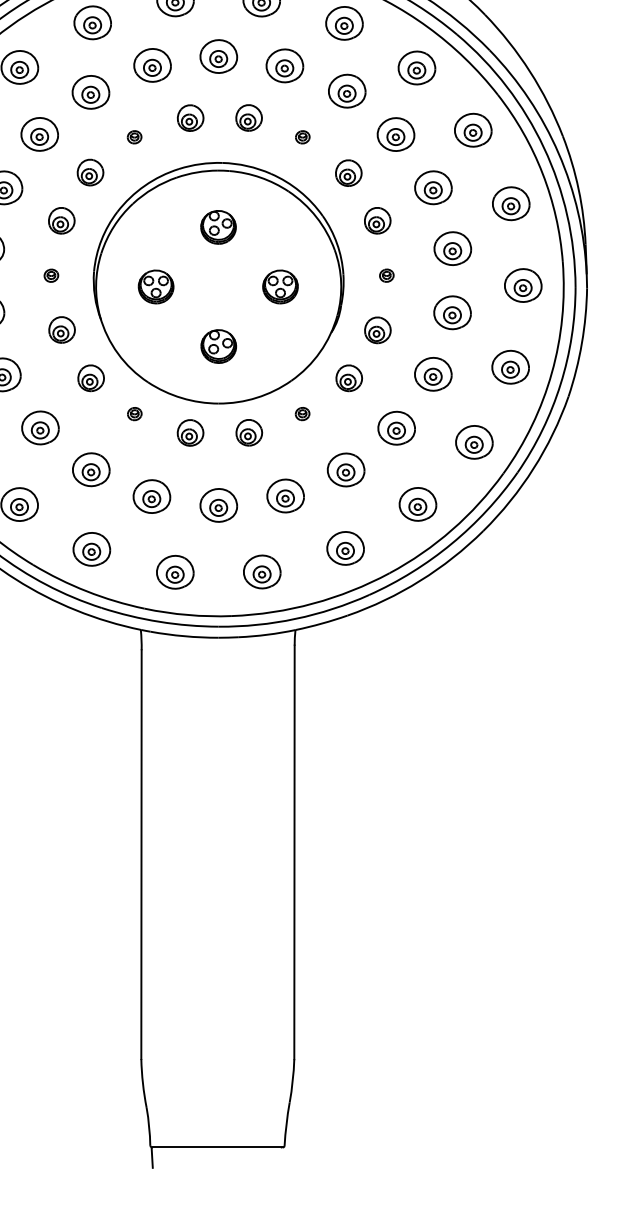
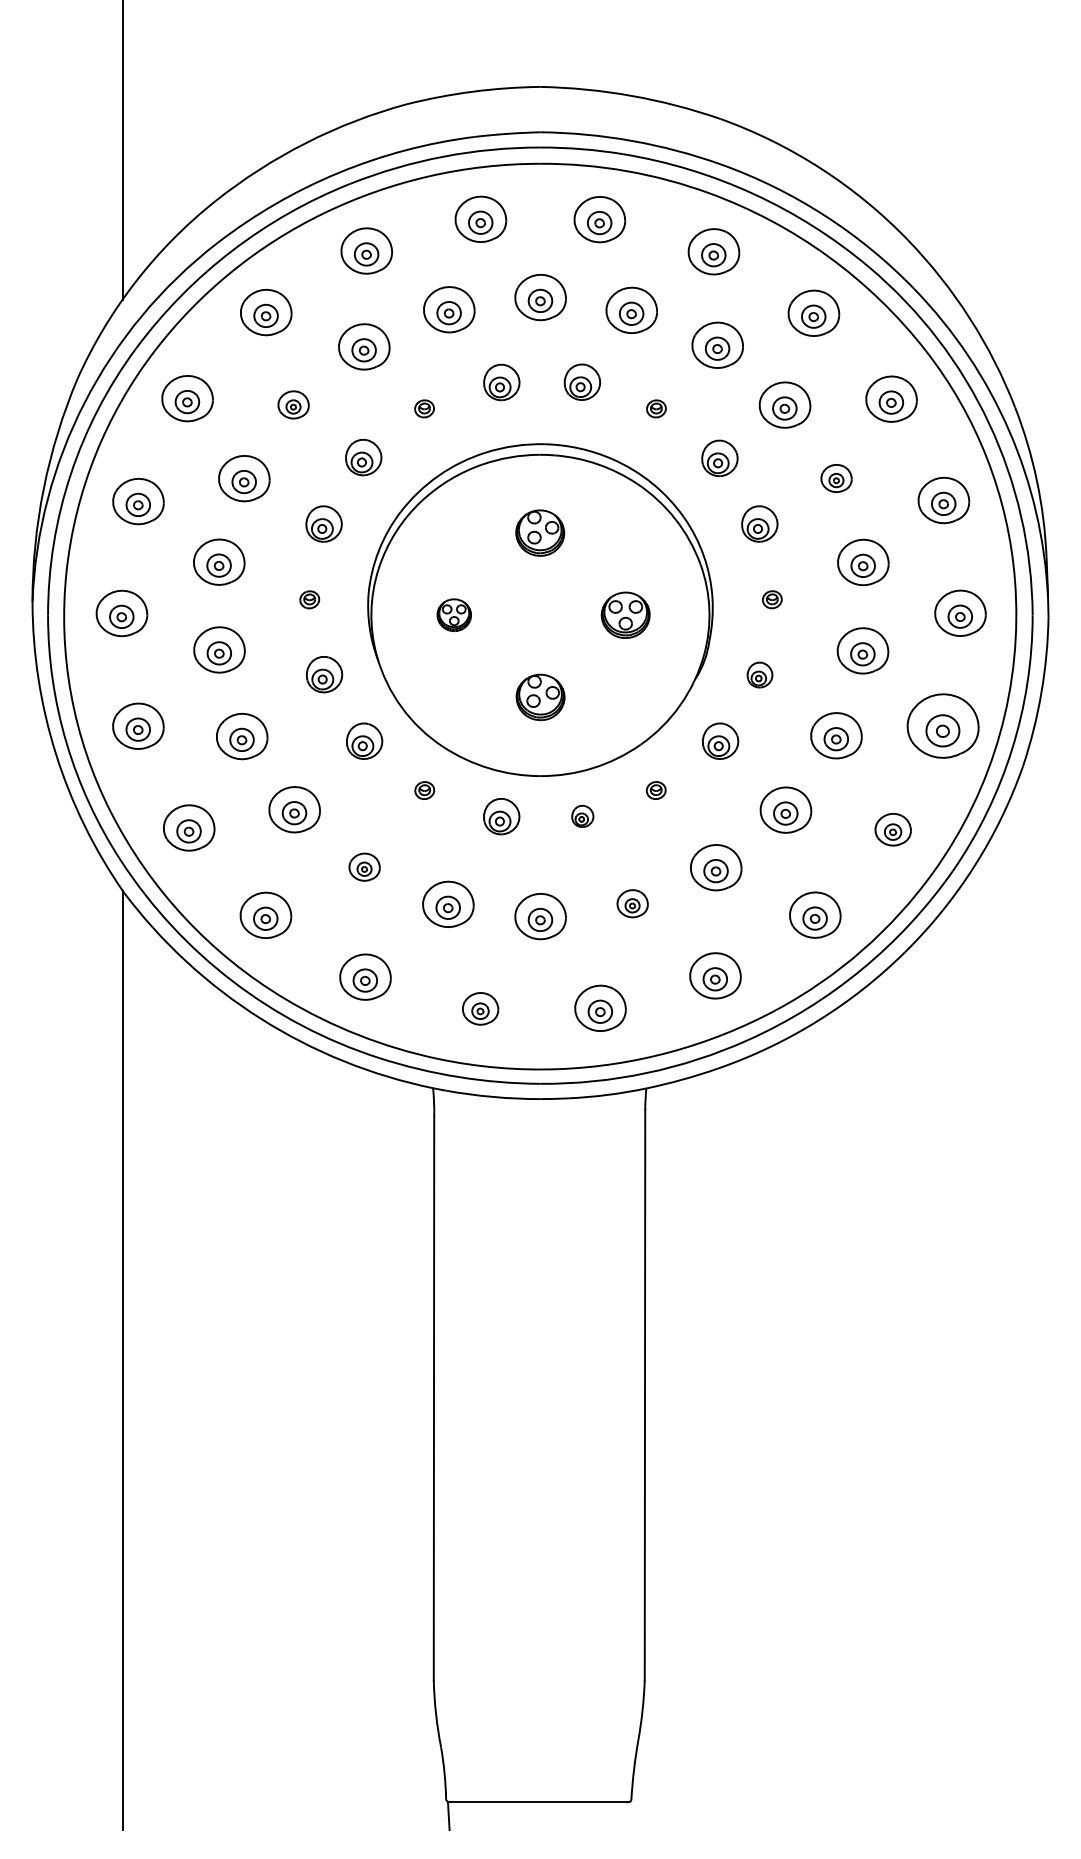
part: (39, 134) -> (293, 404), size x0.6
part: (433, 187) -> (836, 478), size x0.6
part: (156, 286) -> (454, 614), size x0.7
part: (377, 329) -> (759, 674), size x0.7
part: (510, 366) -> (942, 725), size x1.4
part: (249, 432) -> (582, 816), size x0.6
part: (474, 442) -> (893, 829), size x0.7
part: (91, 469) -> (364, 866), size x0.6
part: (285, 495) -> (632, 903), size x0.6
part: (175, 572) -> (480, 1008), size x0.7

